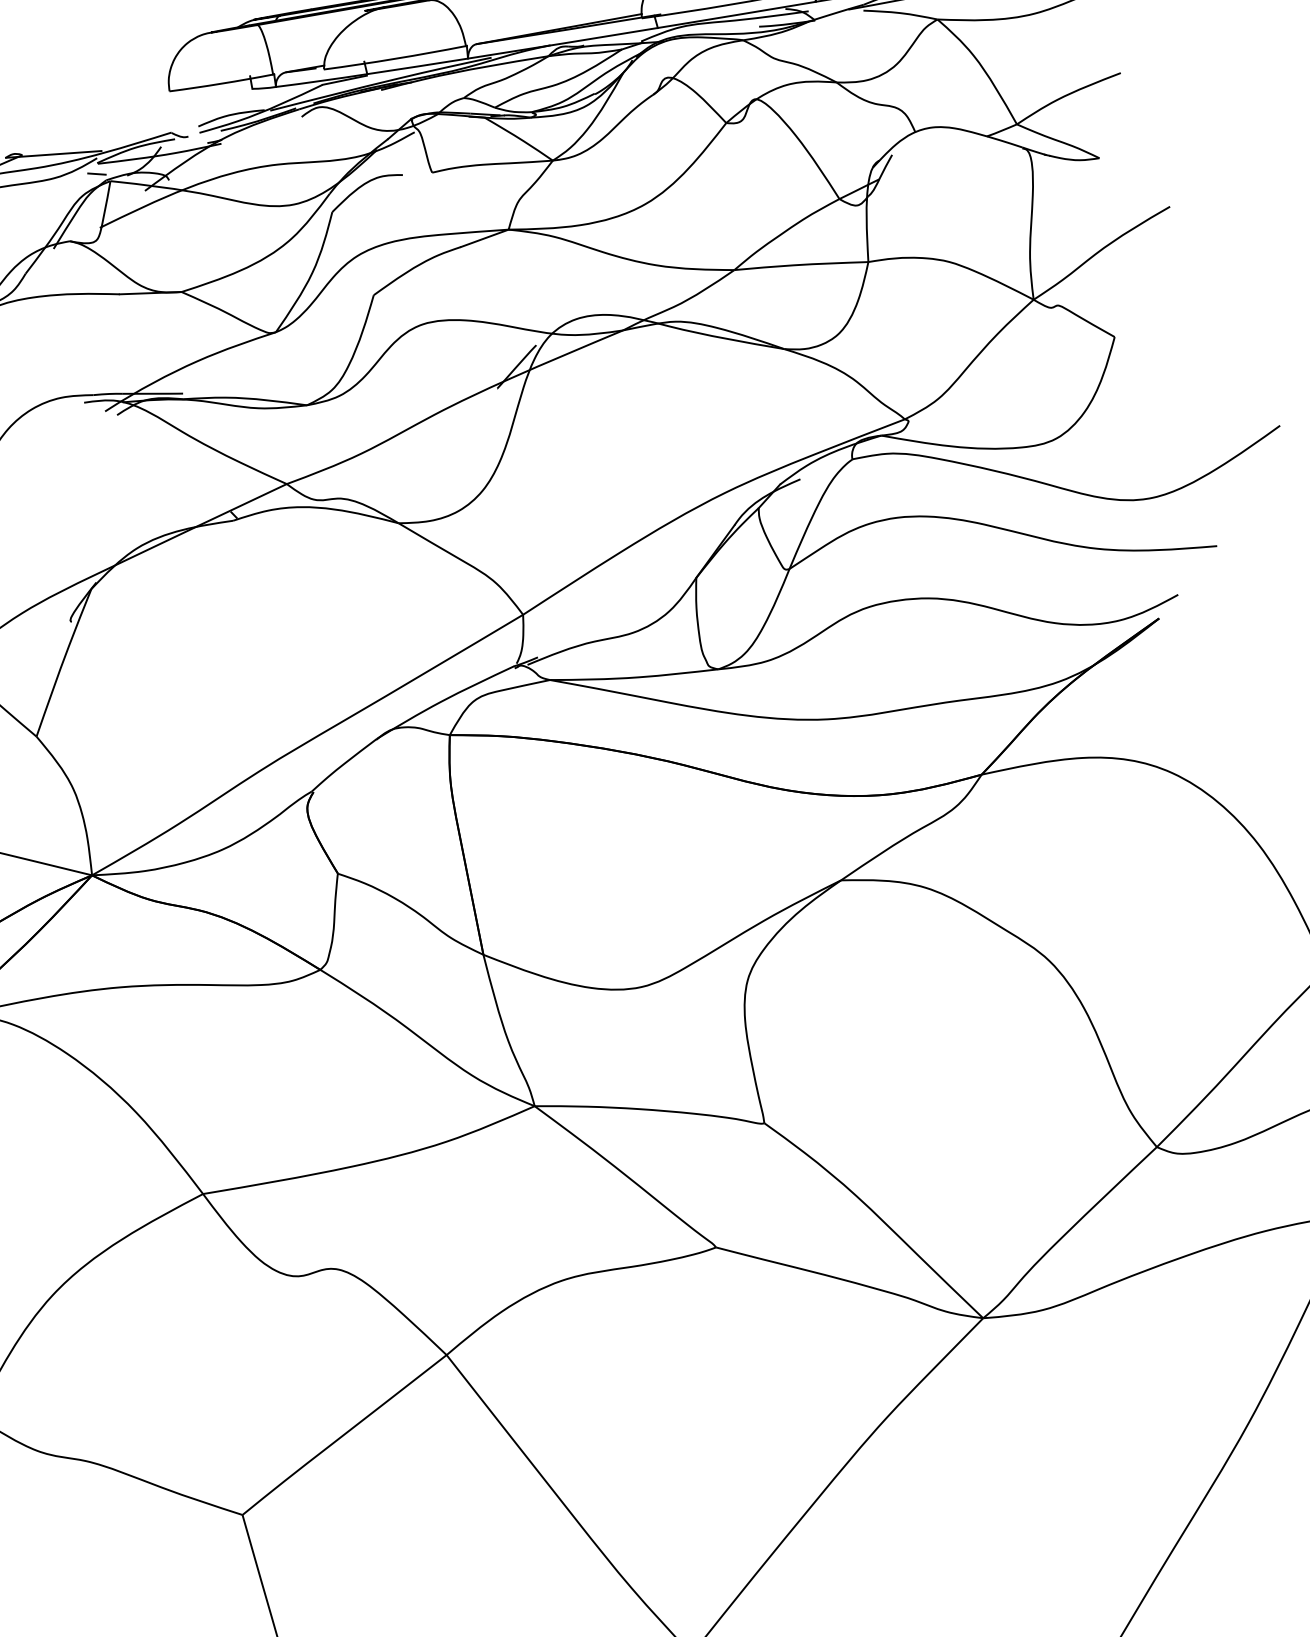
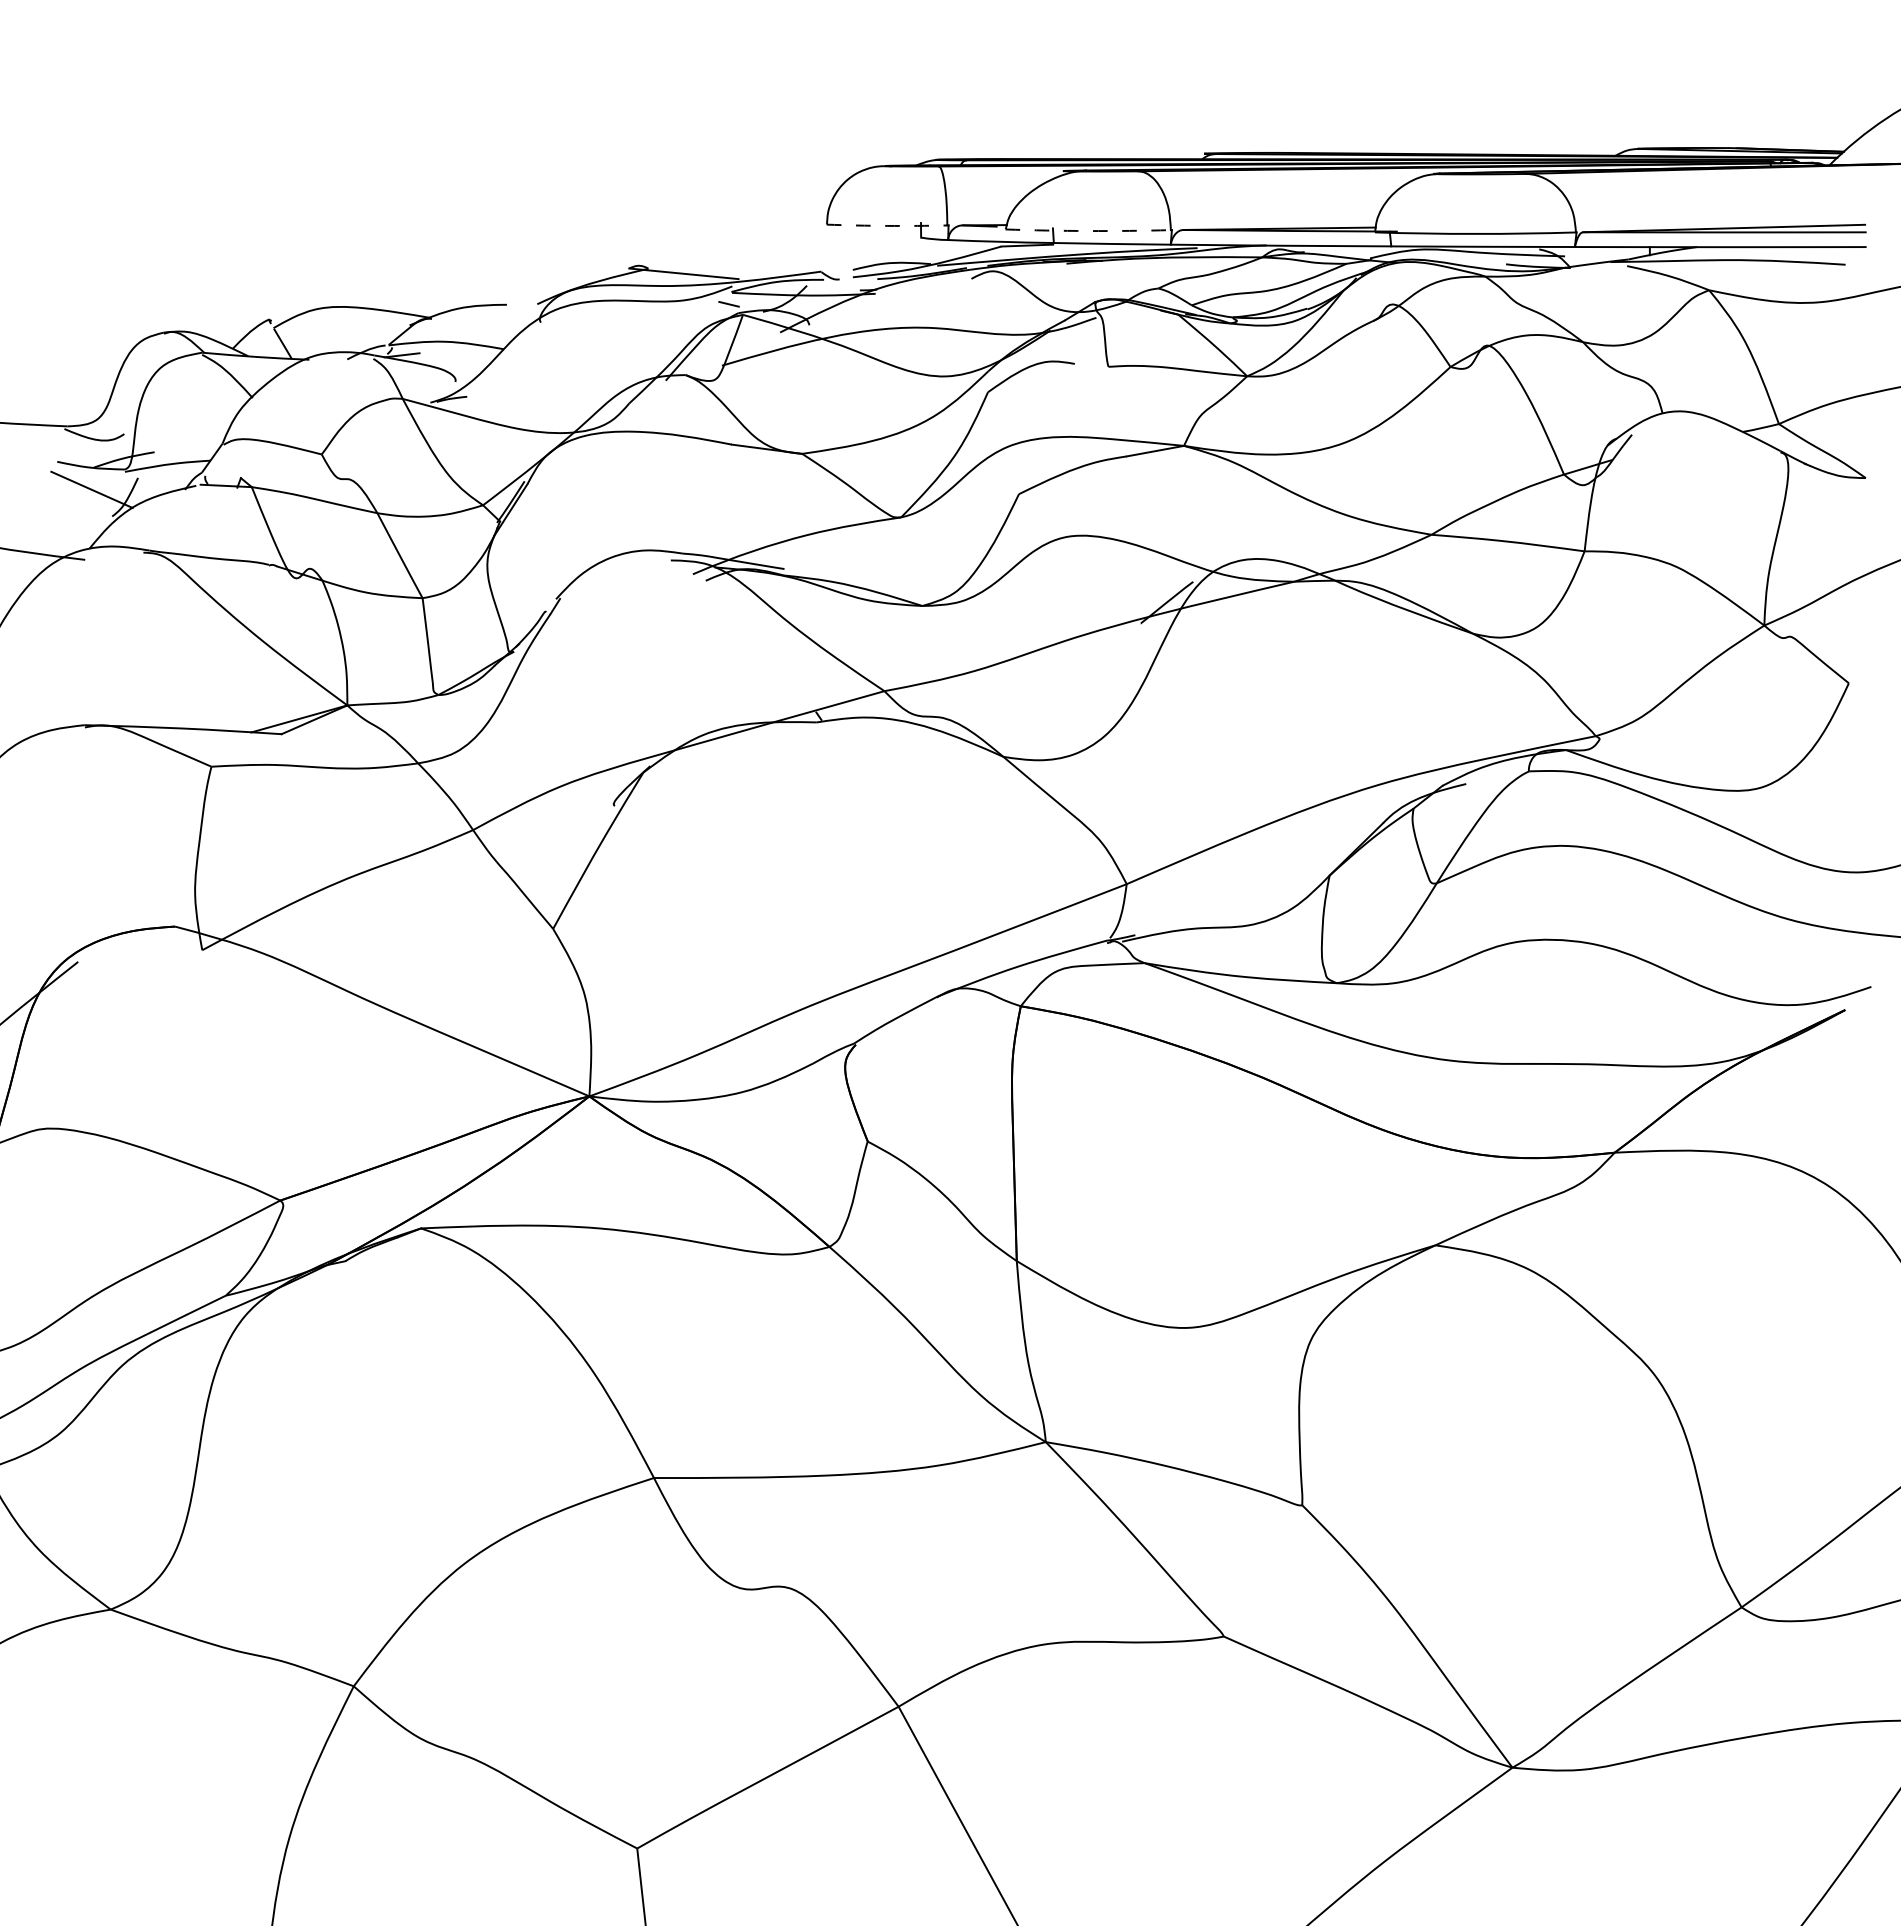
arc: (395, 59) -> (1088, 231), solid -> dashed
arc: (221, 83) -> (887, 225), solid -> dashed

